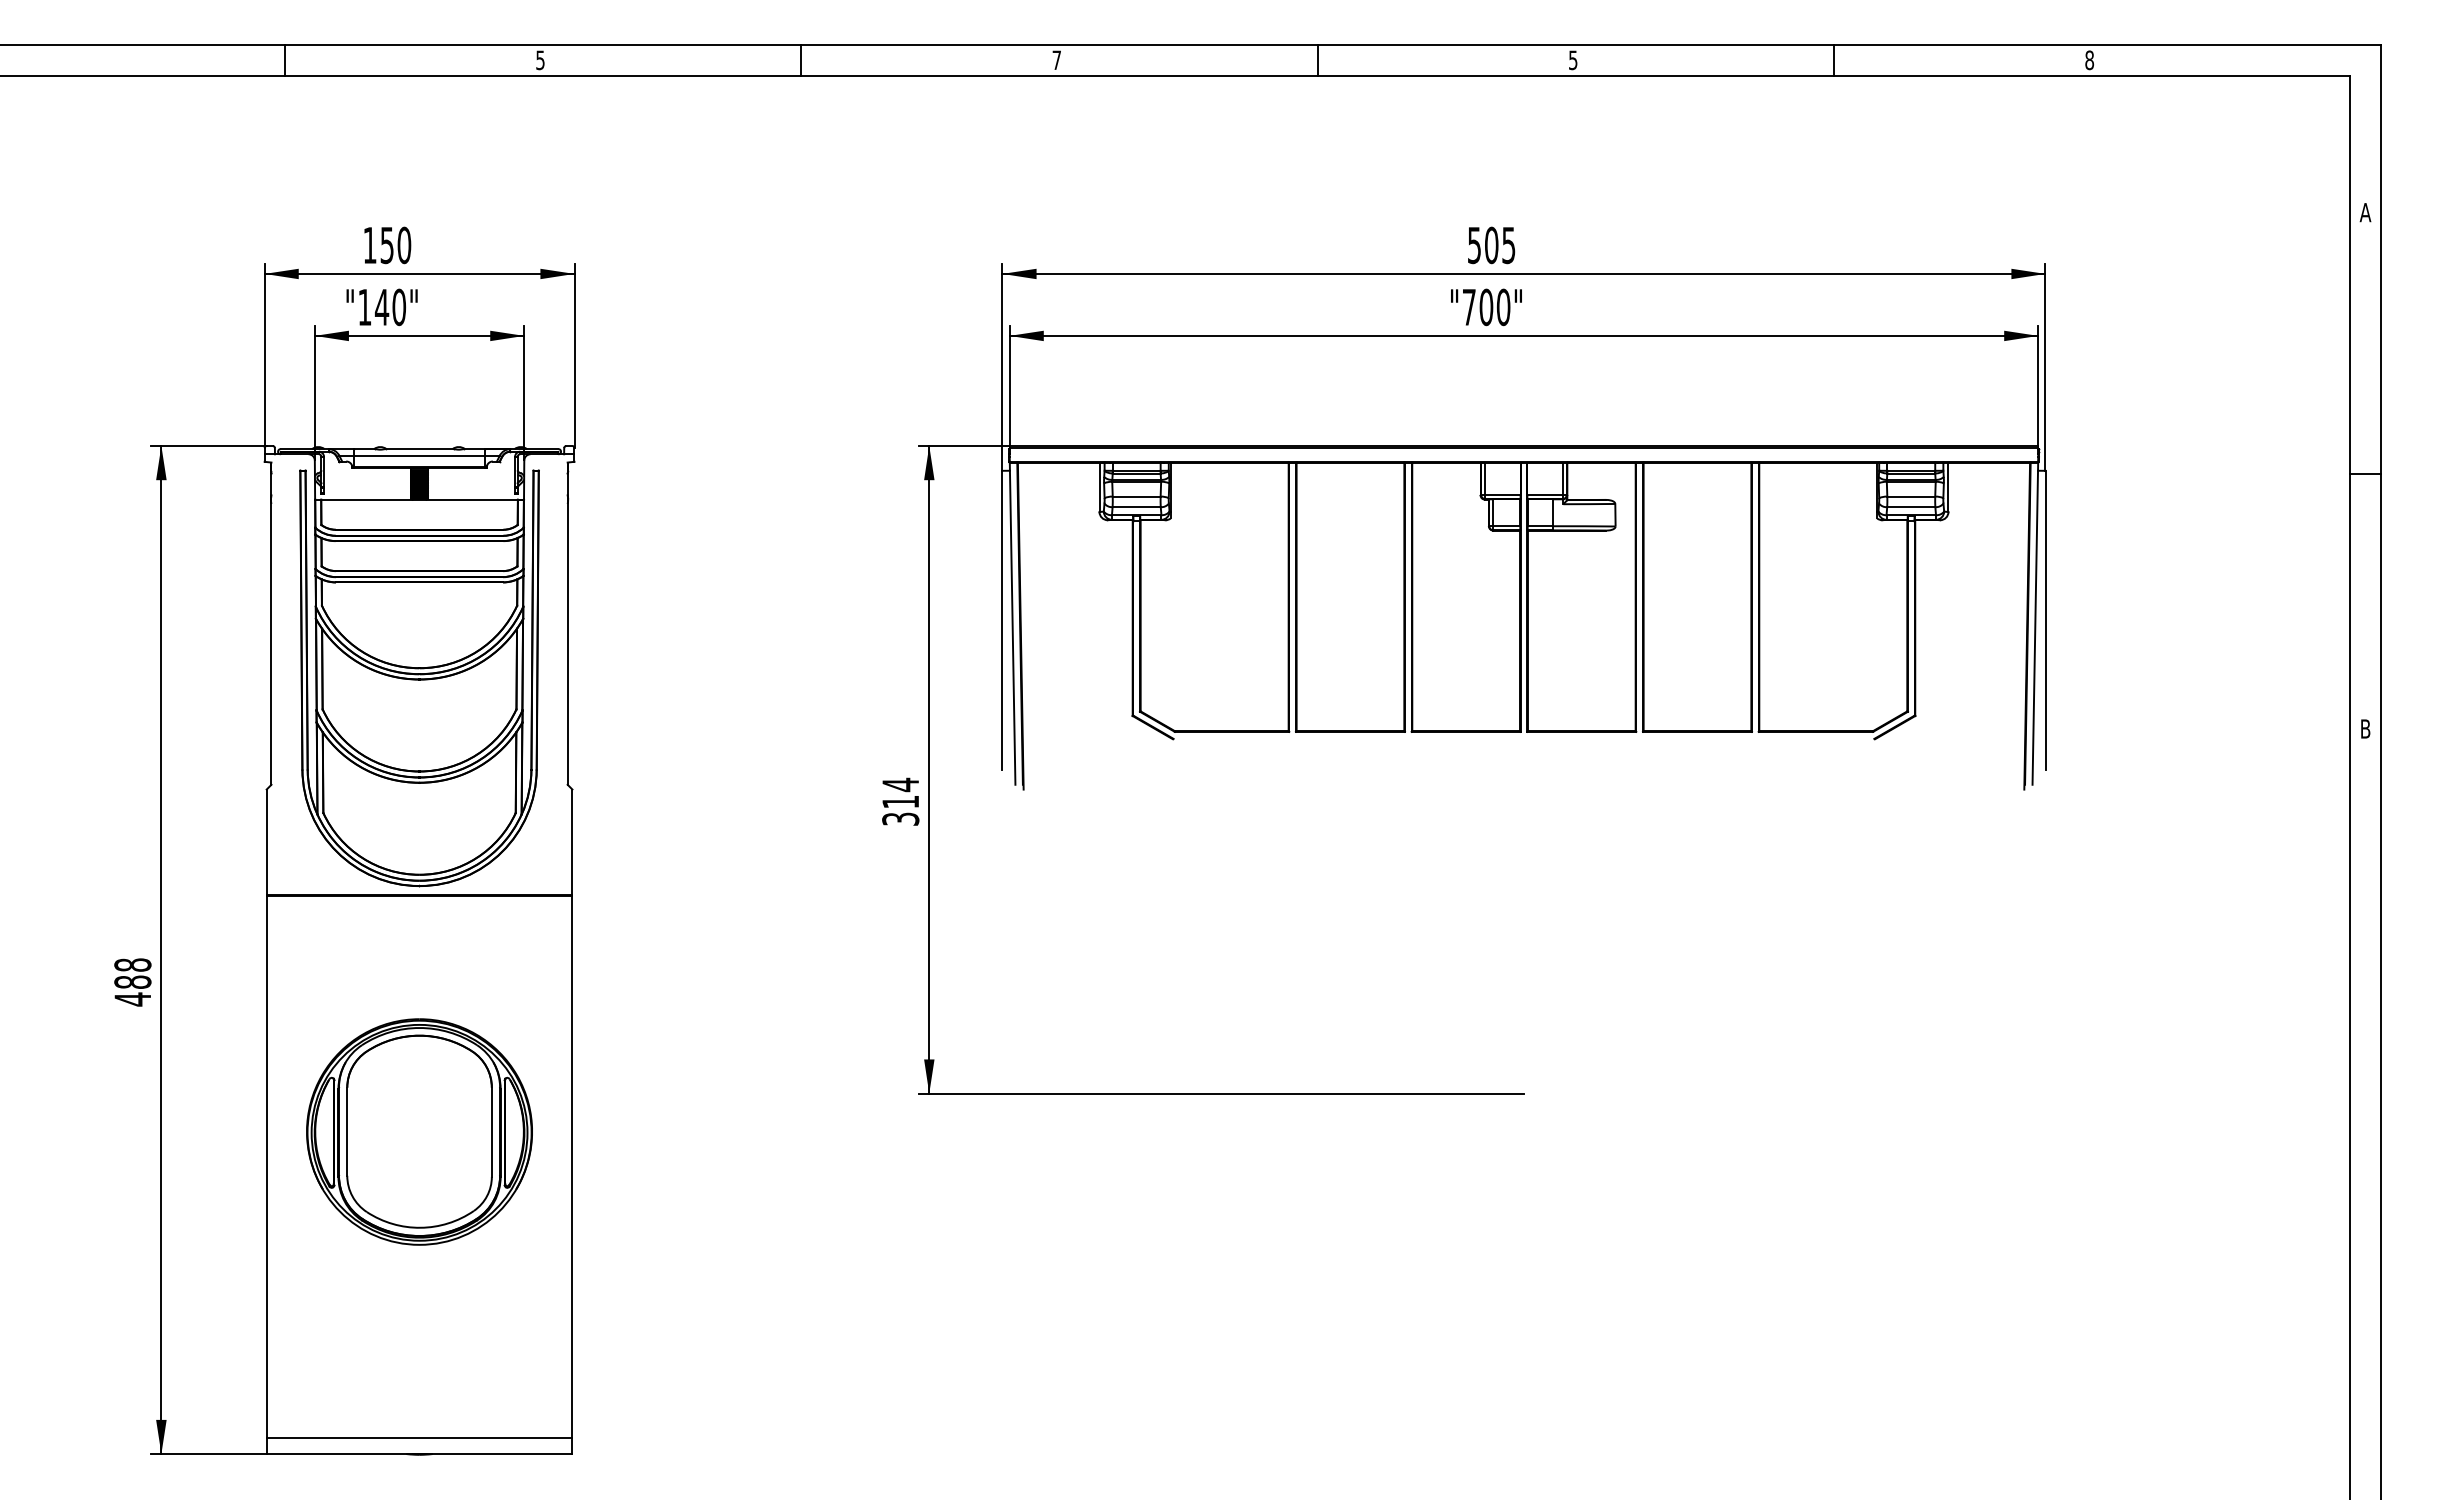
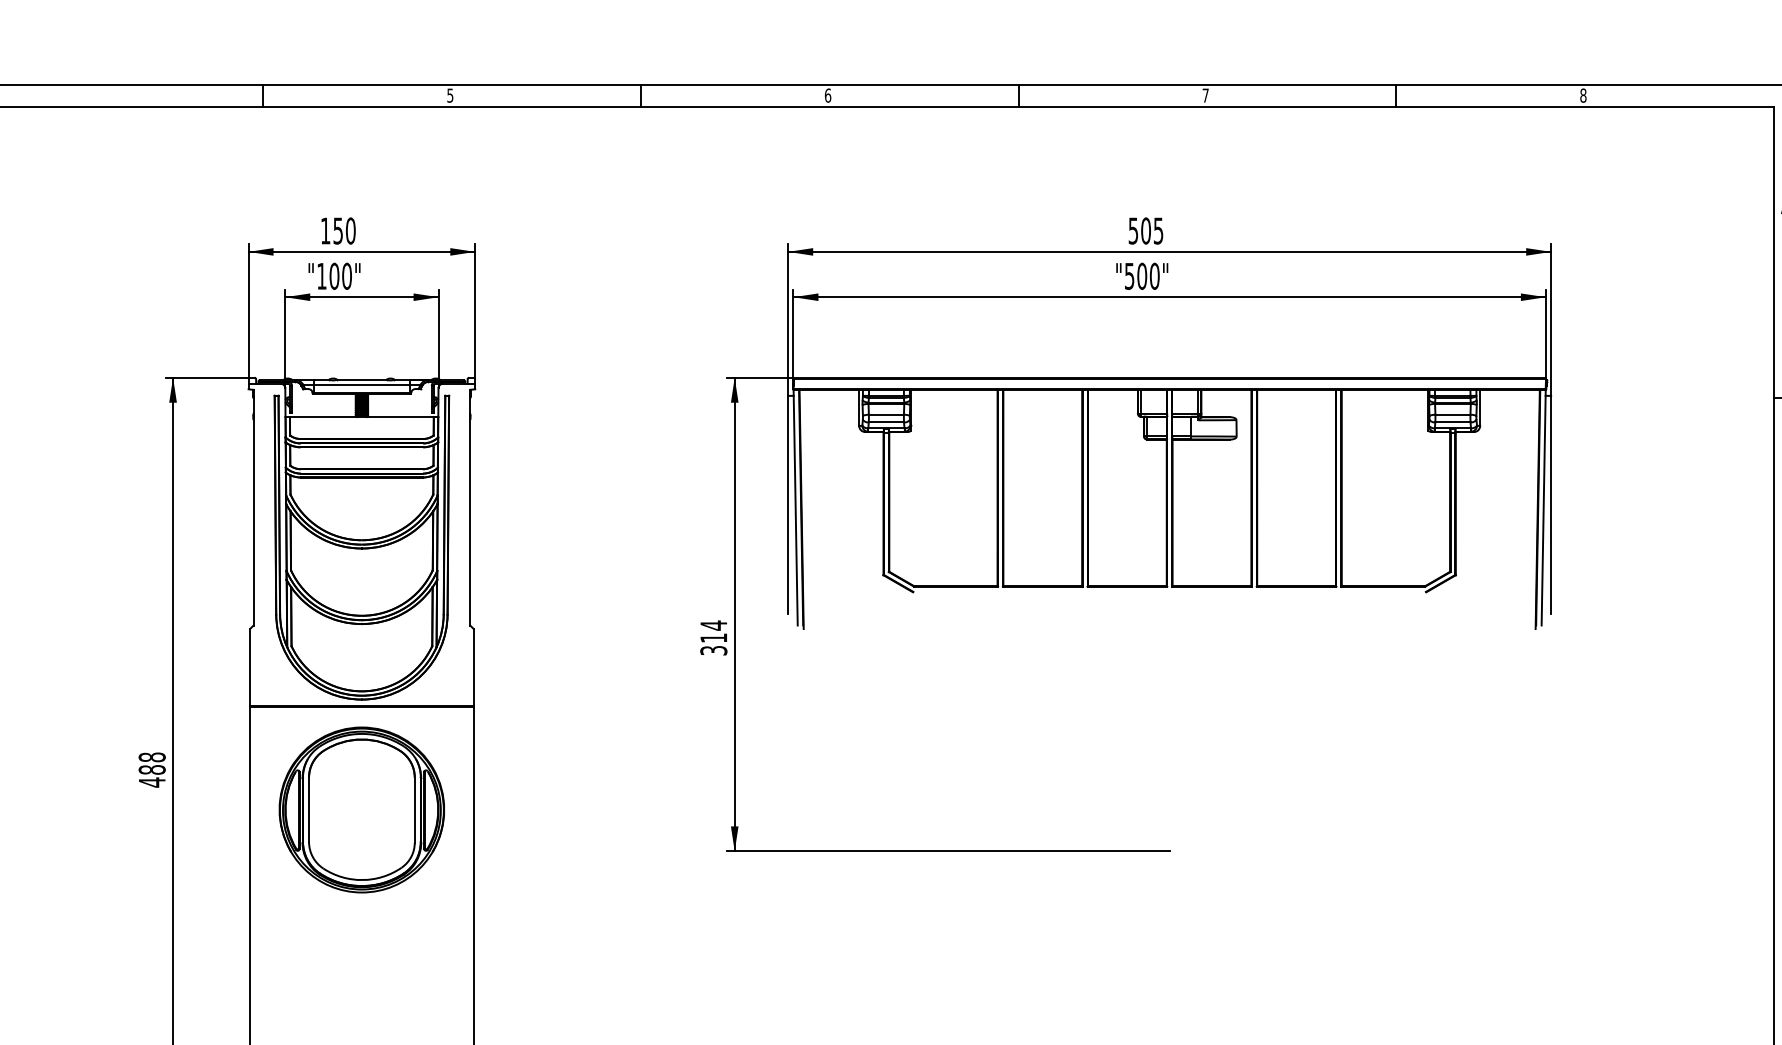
text: (1056, 60) -> (827, 95), 7 -> 6
text: (1573, 60) -> (1205, 95), 5 -> 7
text: (381, 307) -> (334, 276), "140" -> "100"
text: (1468, 307) -> (1129, 276), "700" -> "500"
part: (419, 1131) -> (361, 809), moved

